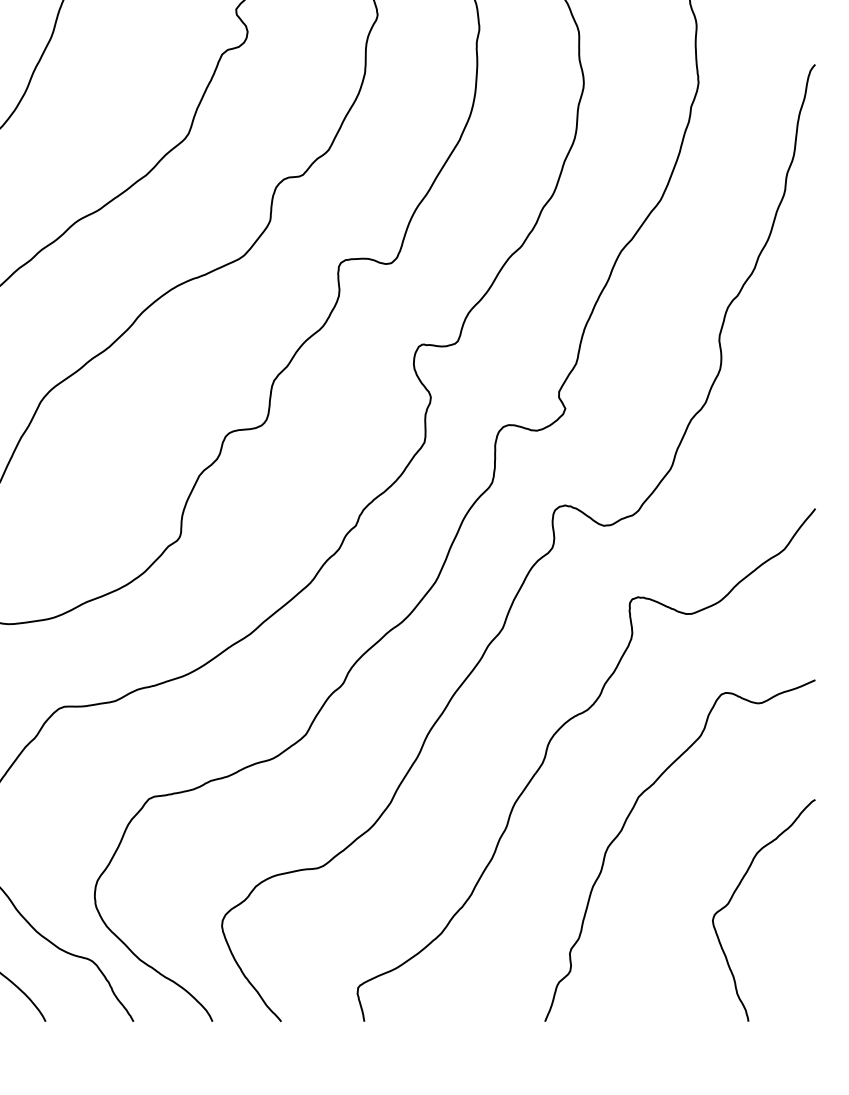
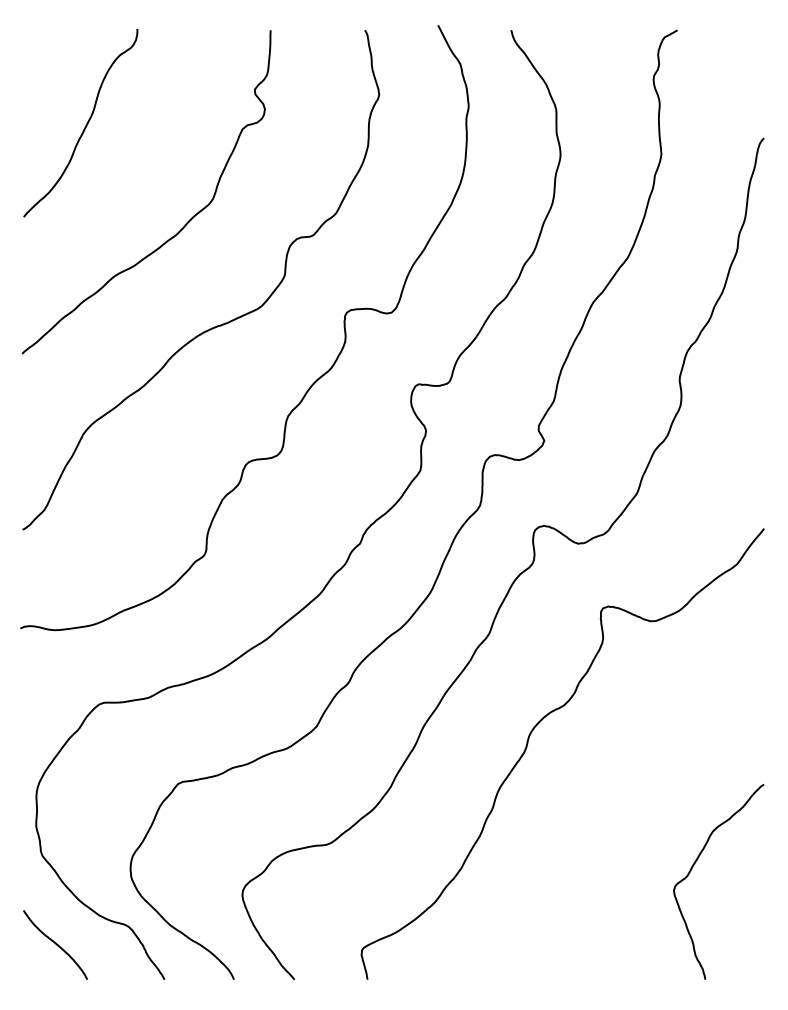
curve: (623, 829) -> (595, 810), removed

